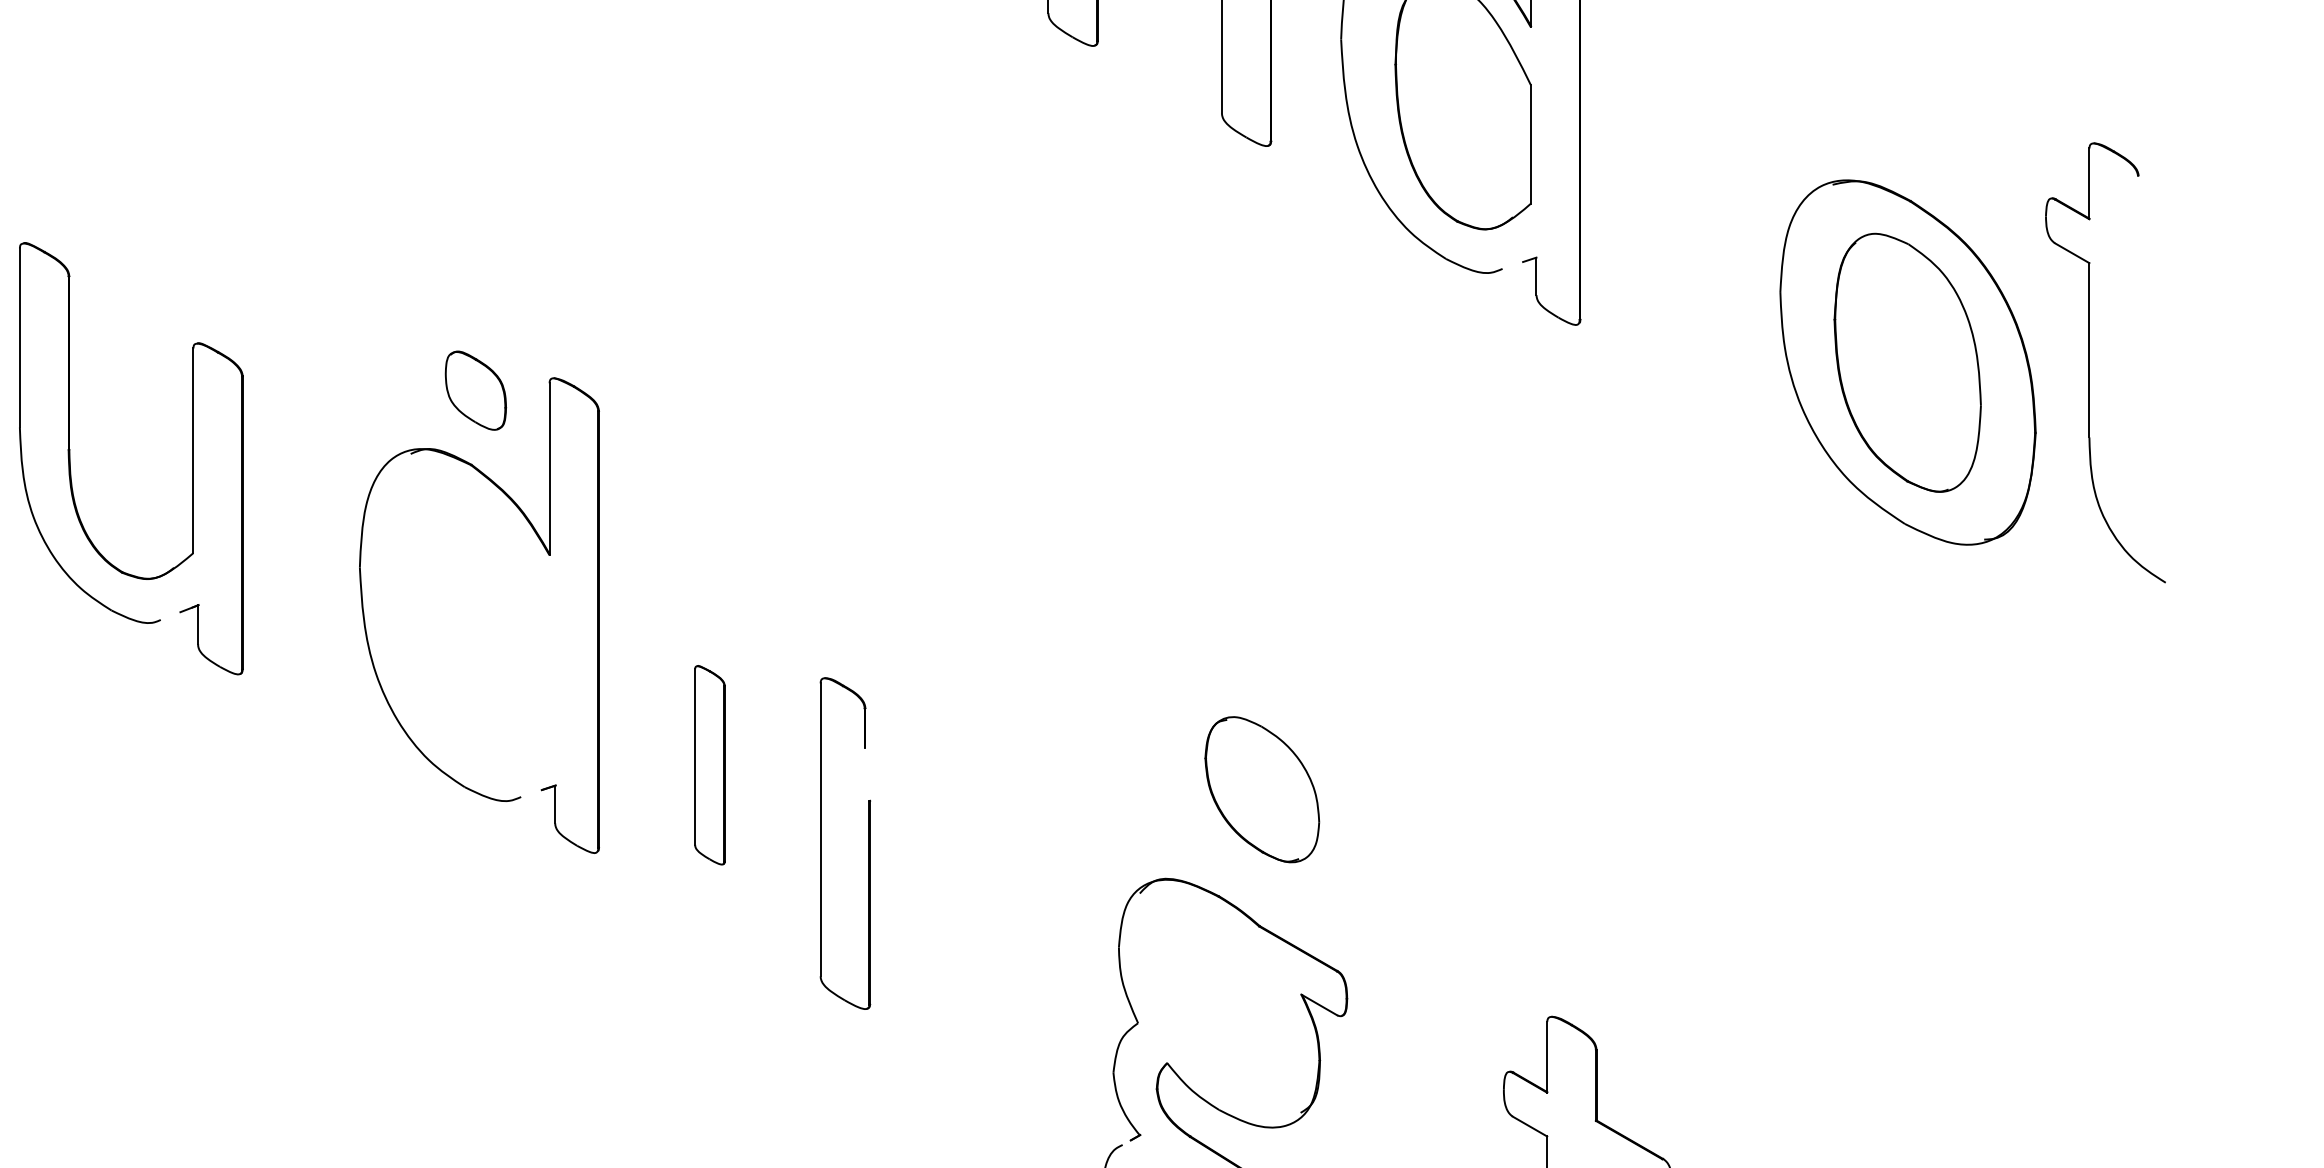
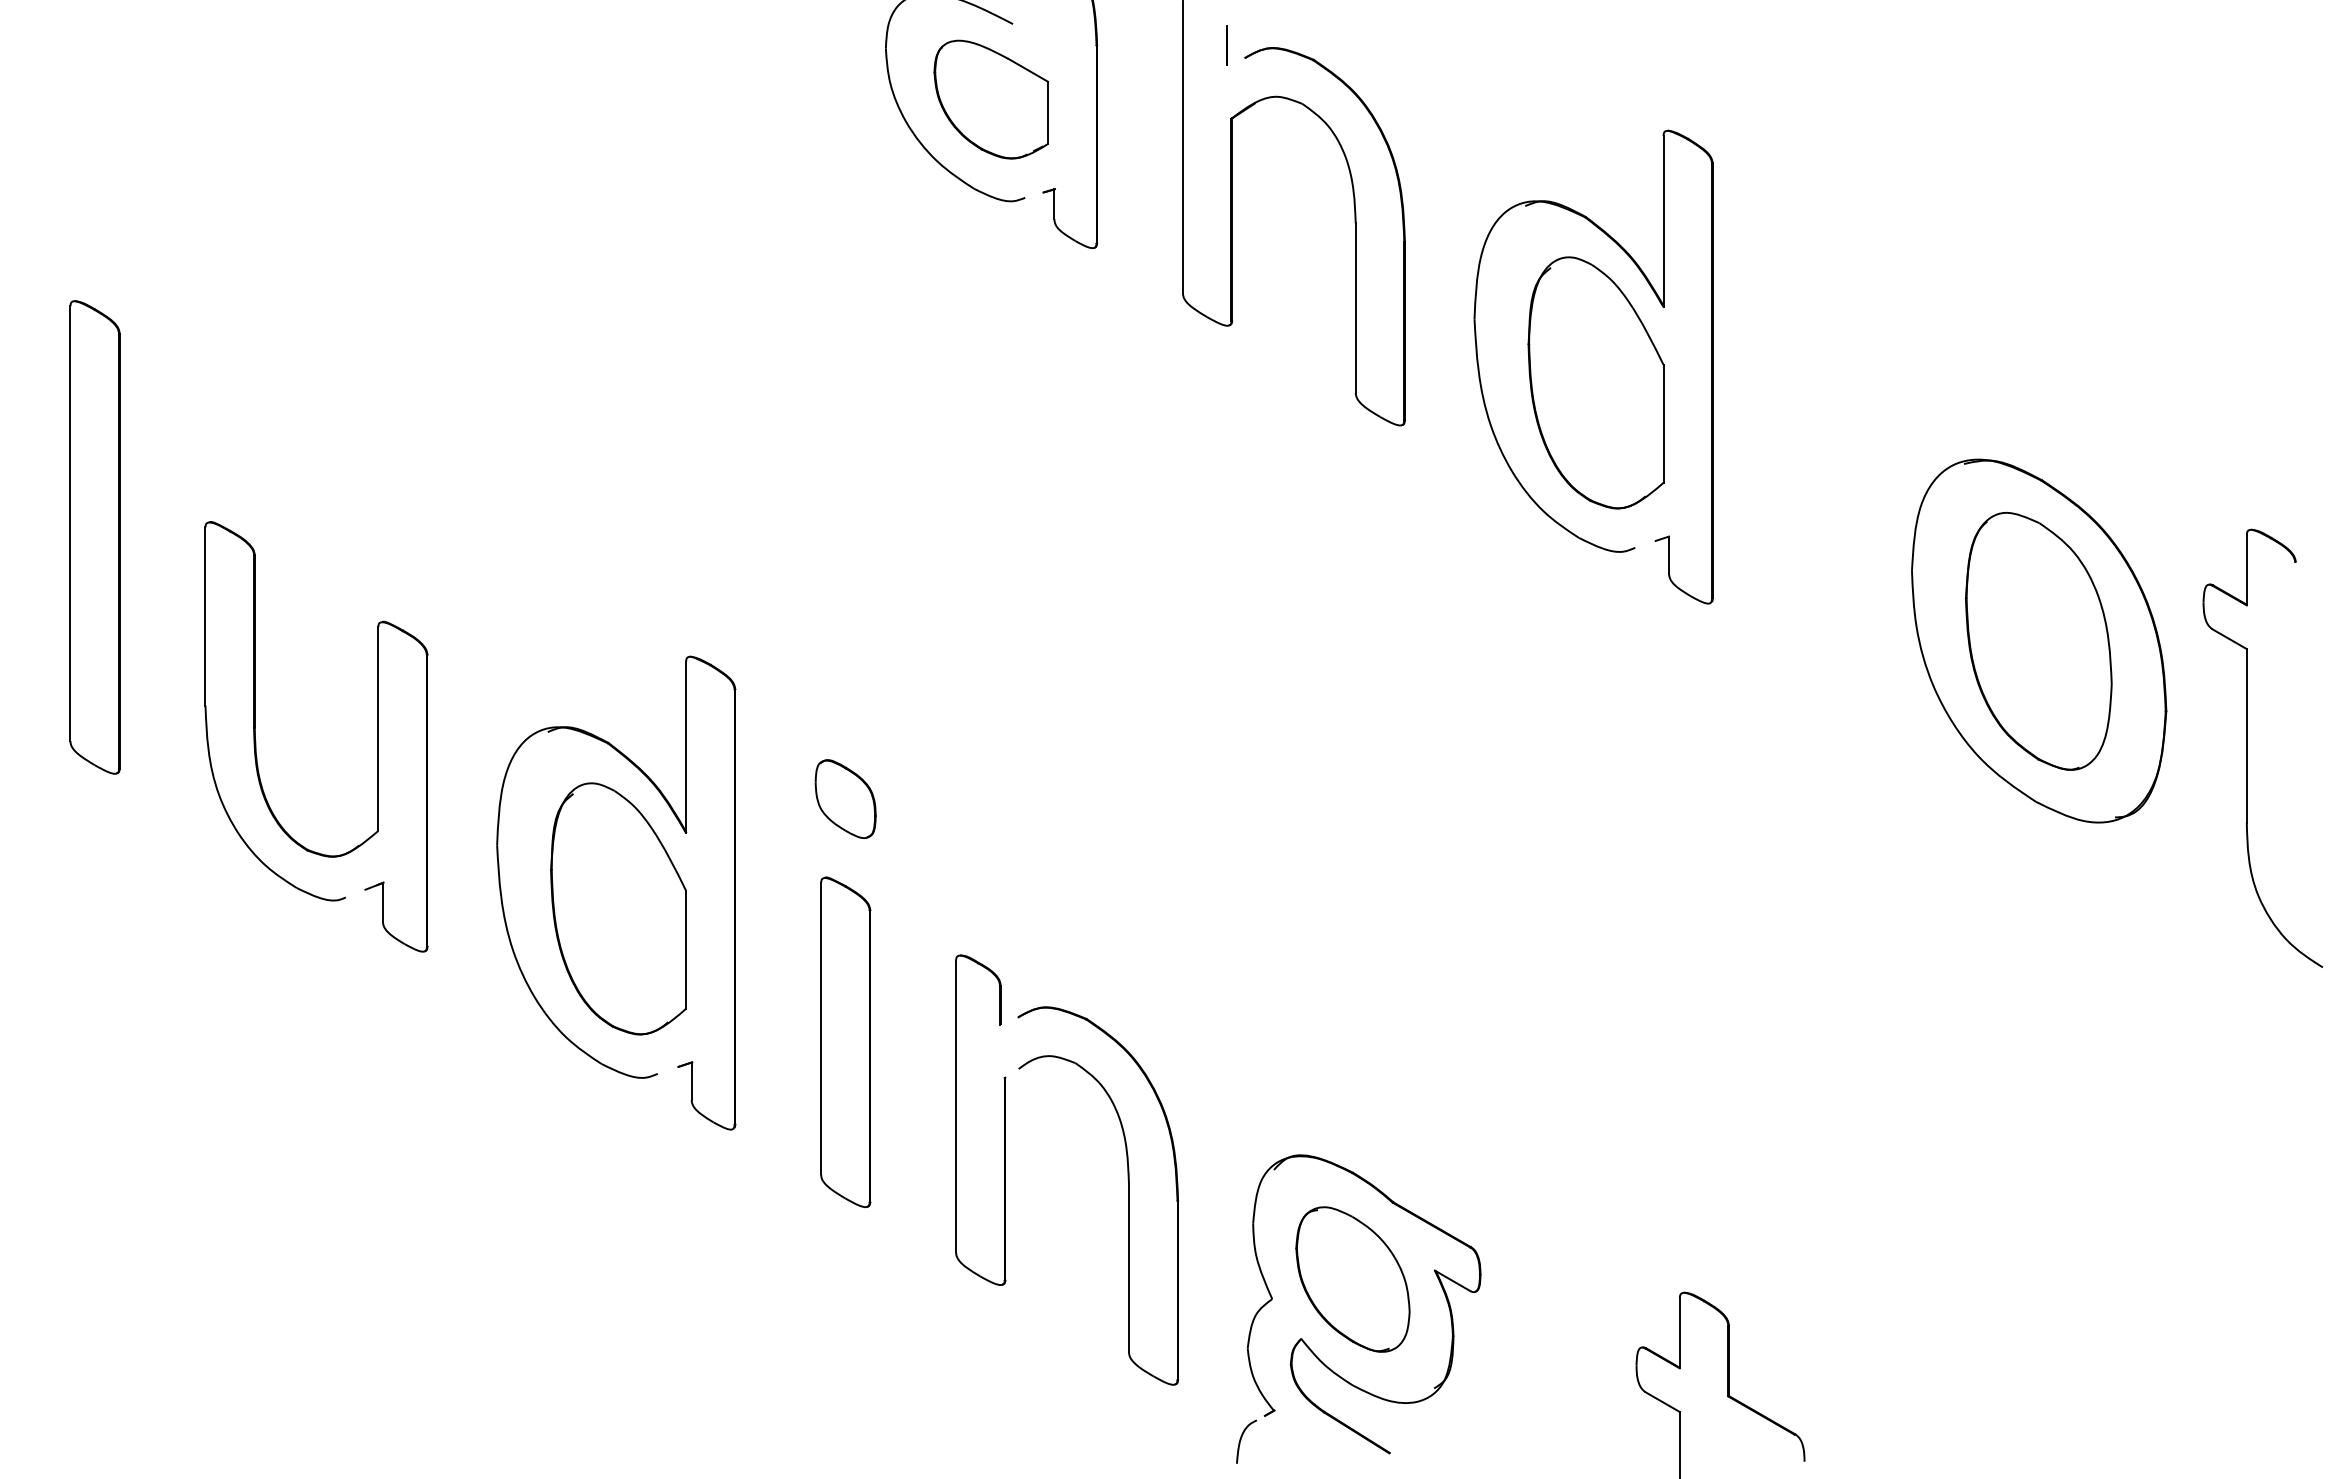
part: (2090, 361) -> (2247, 747), moved
part: (475, 390) -> (845, 798), moved
part: (71, 462) -> (256, 740), moved
part: (481, 631) -> (618, 908), added
part: (709, 764) -> (845, 1041), size x1.67
part: (1261, 789) -> (1352, 1279), moved
part: (993, 919) -> (1128, 1195), added

